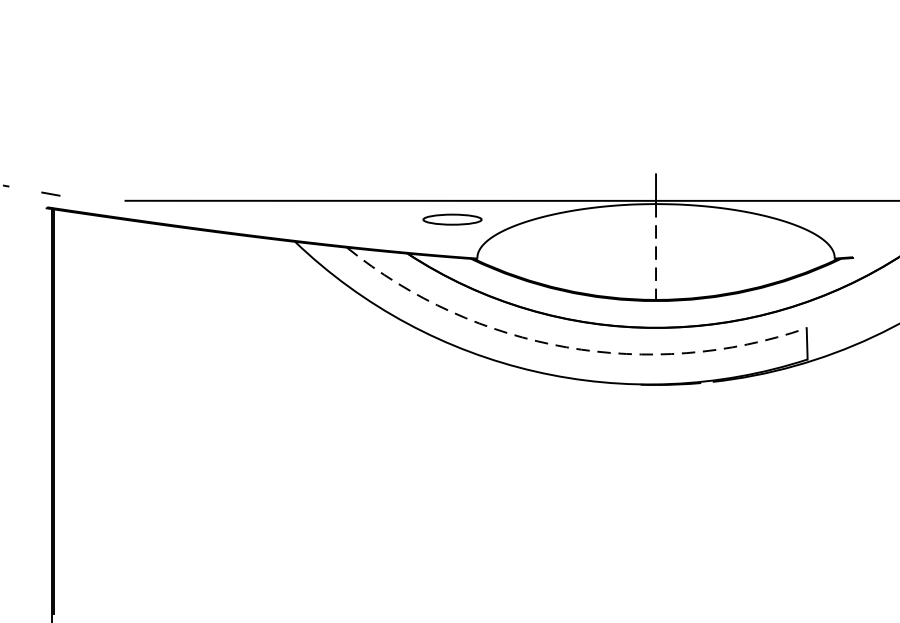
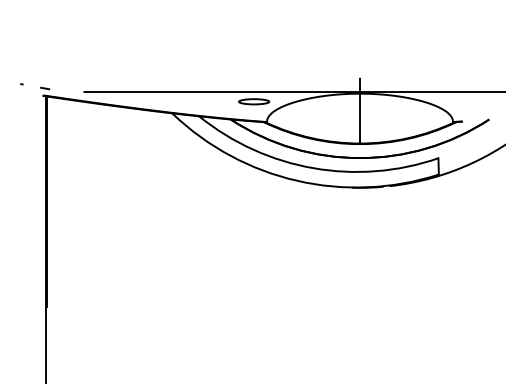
line: (656, 251) -> (360, 118), dashed -> solid
arc: (566, 347) -> (313, 168), dashed -> solid

